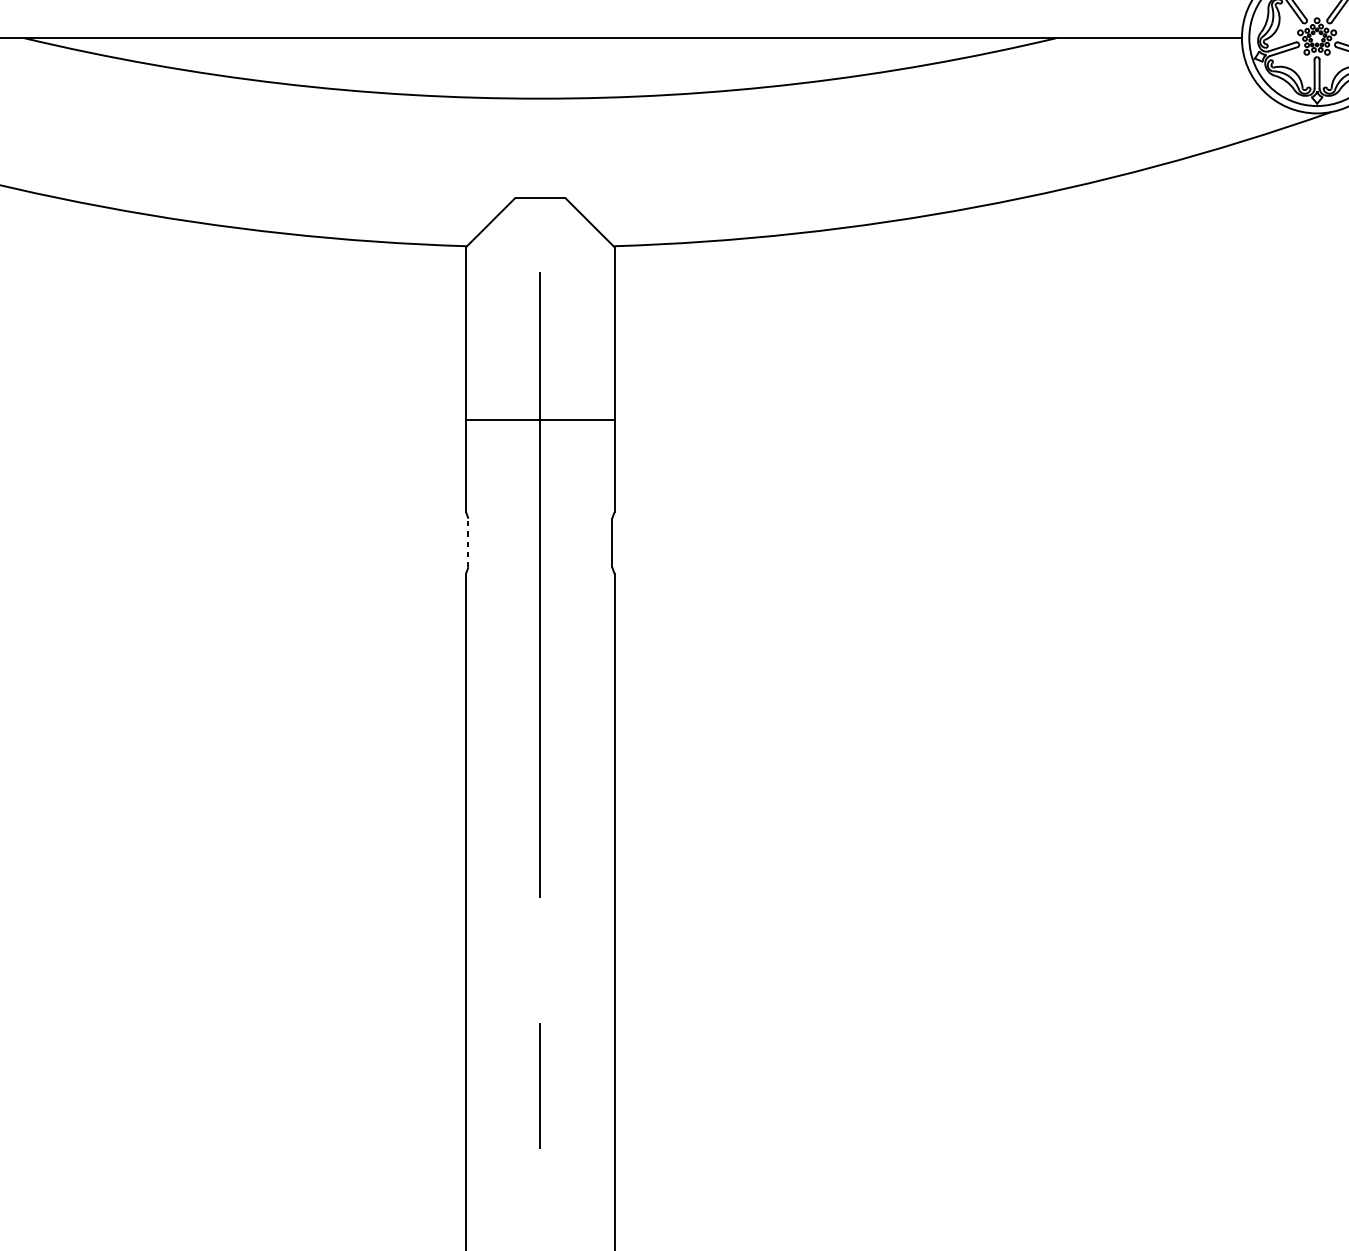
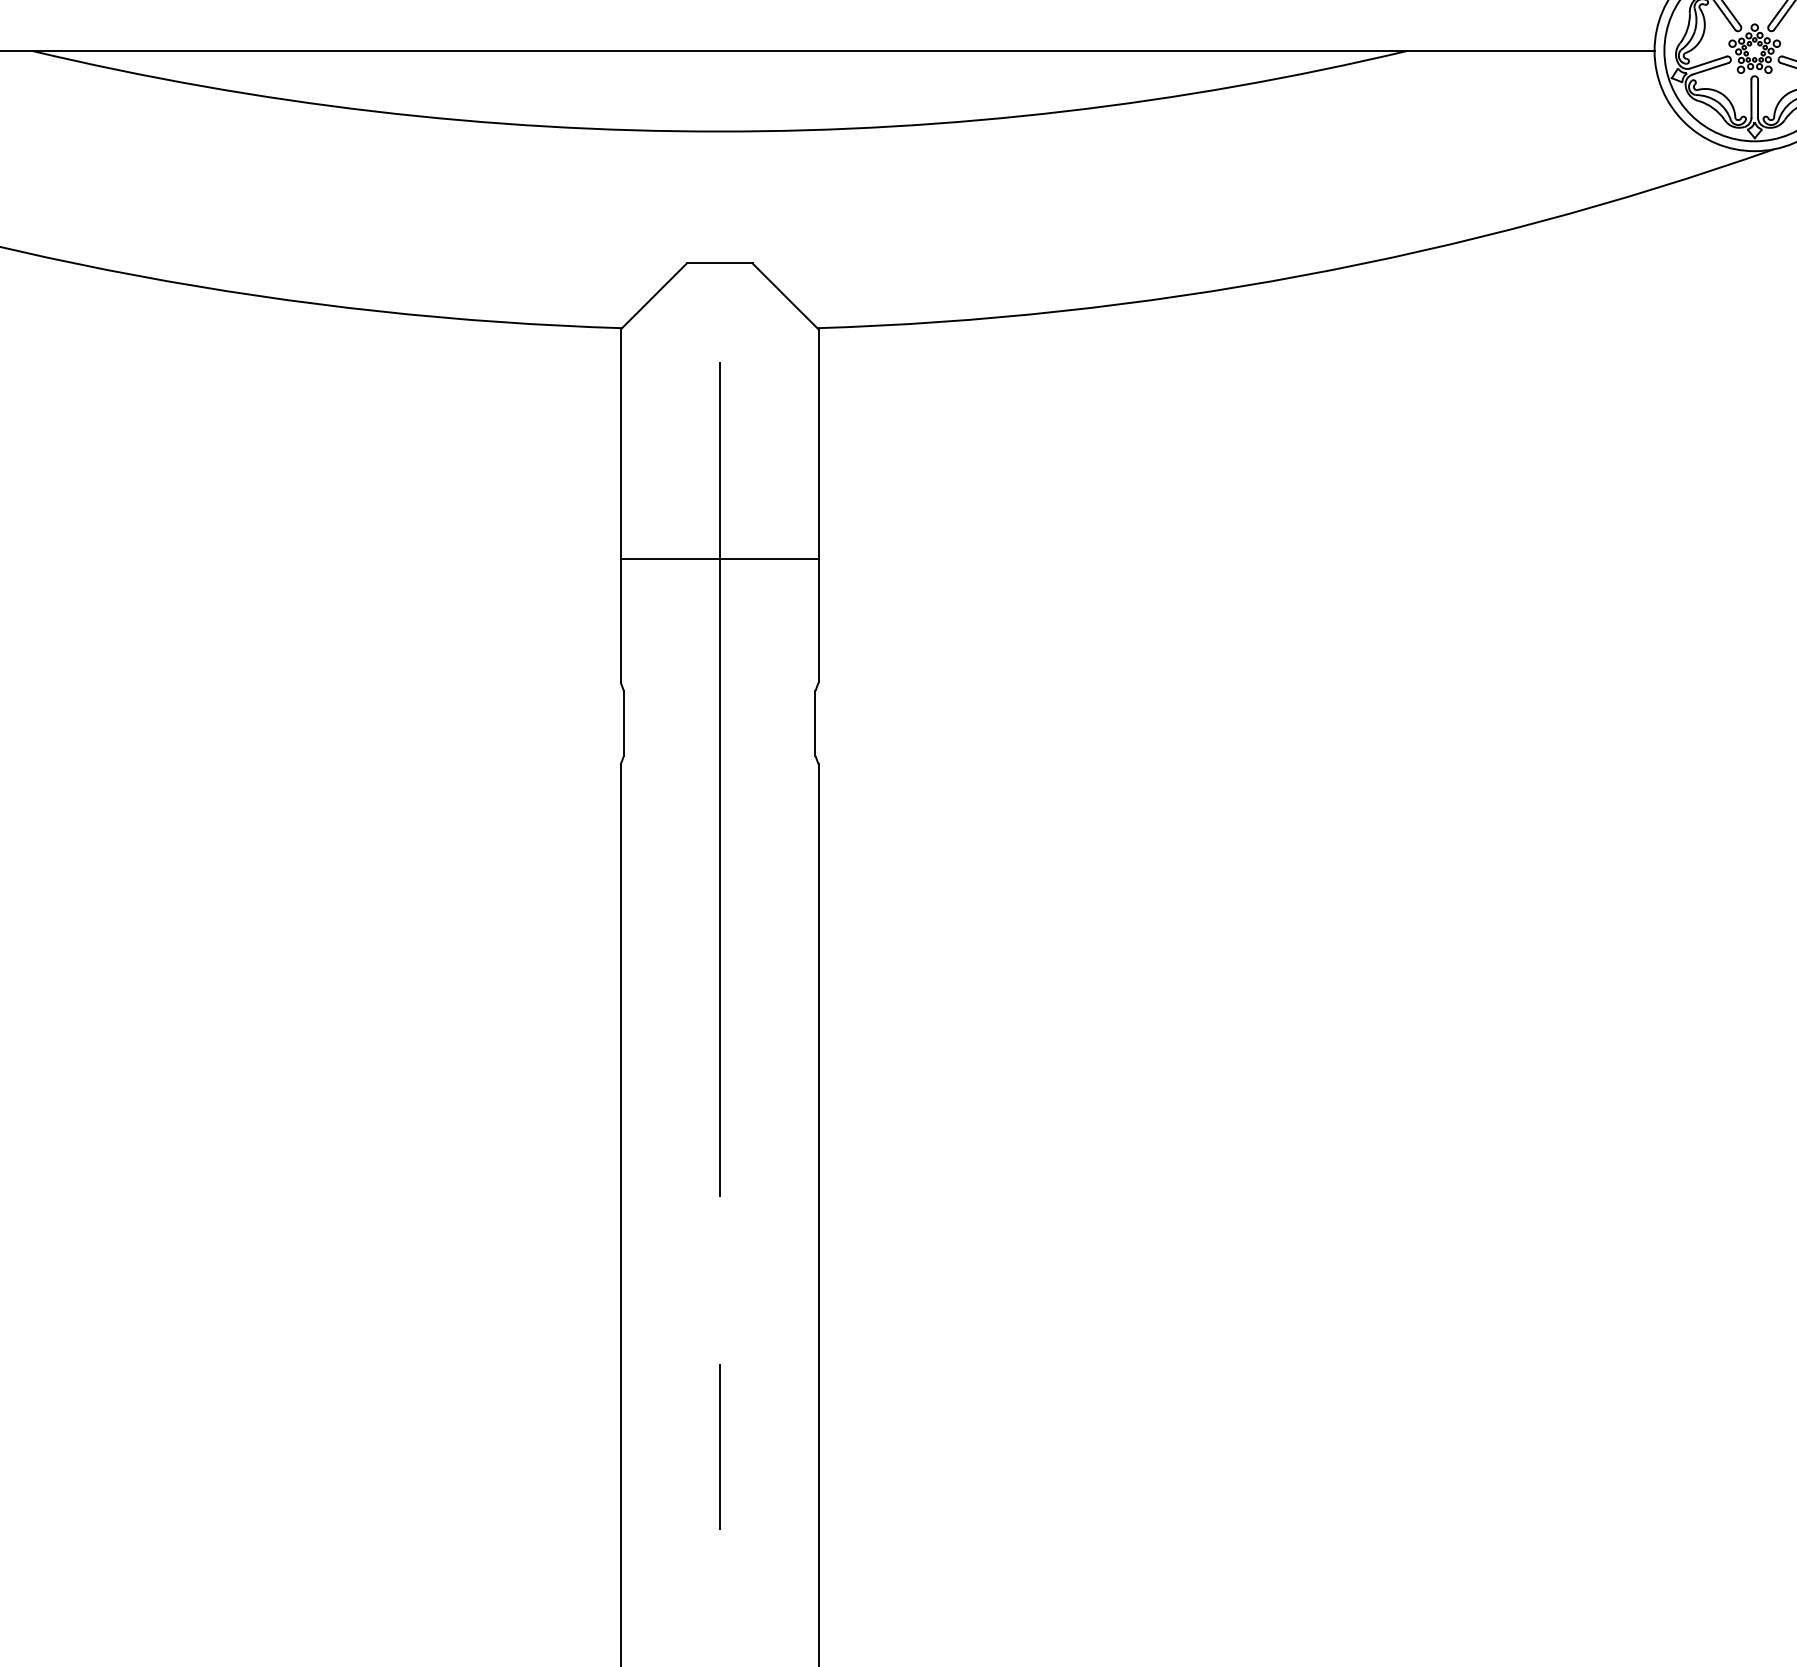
line: (468, 542) -> (623, 722), dashed -> solid

